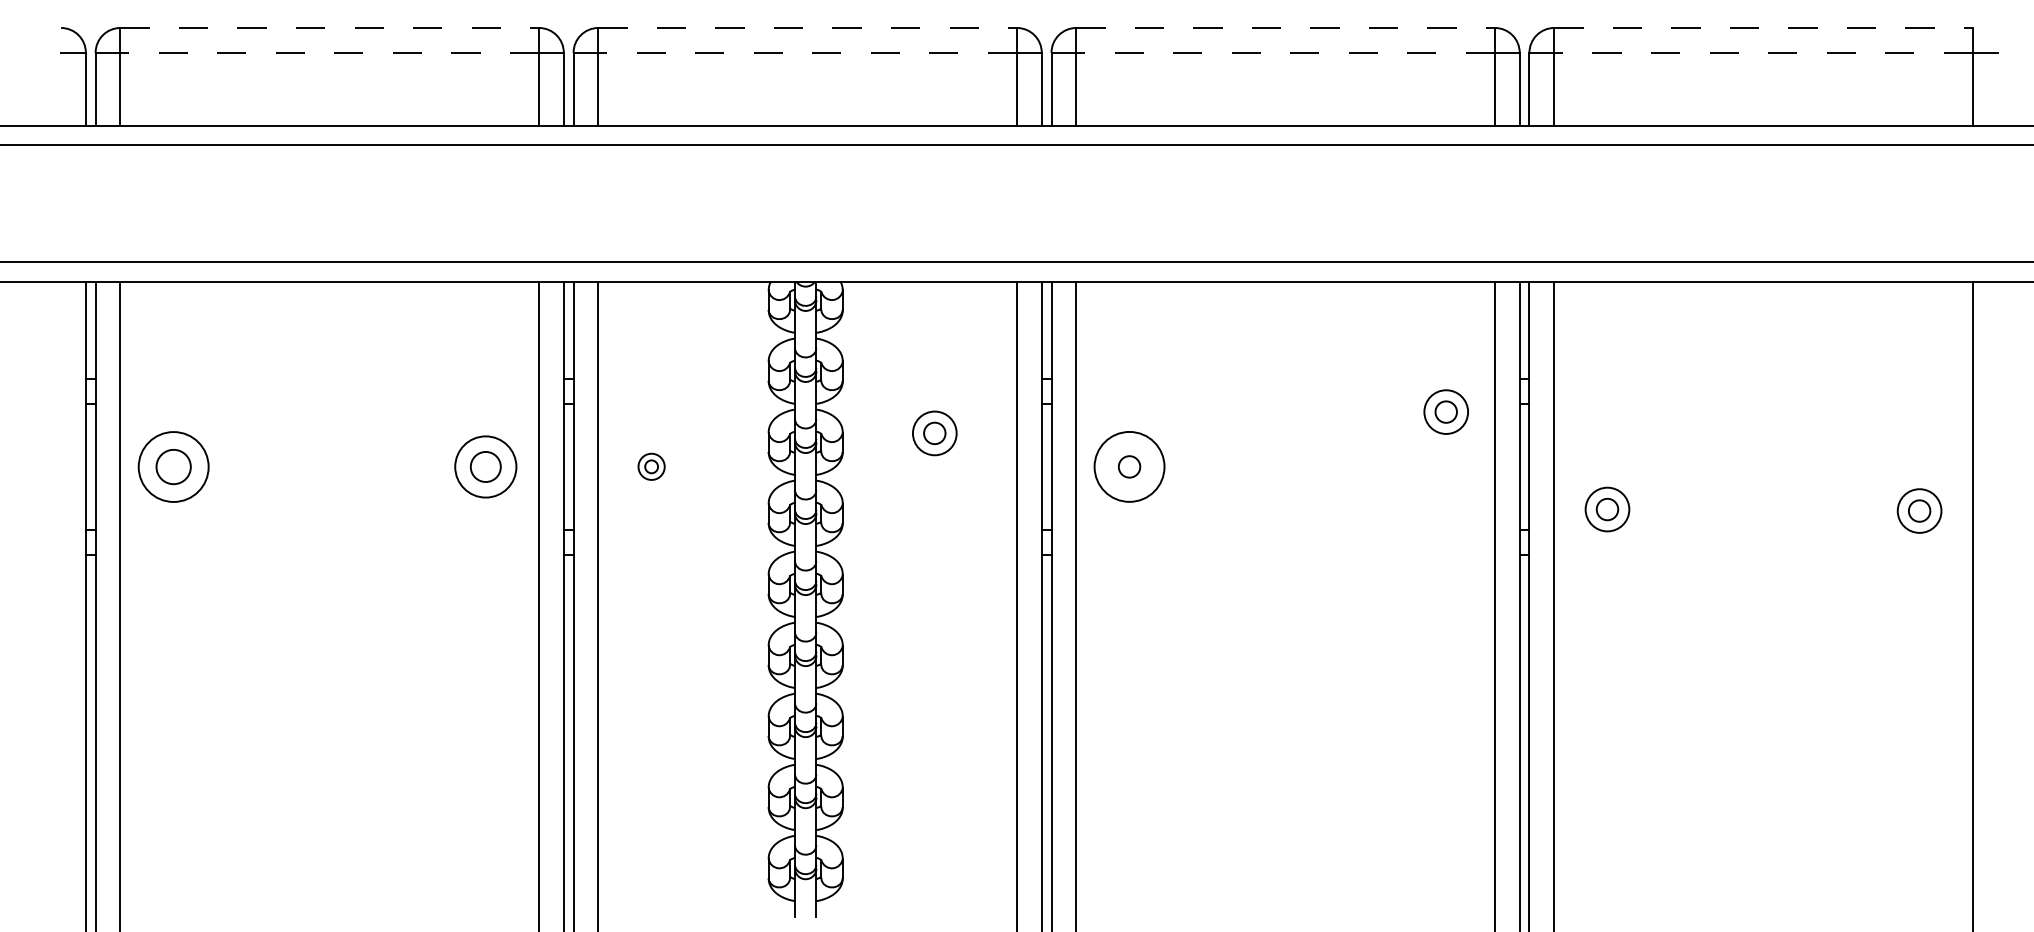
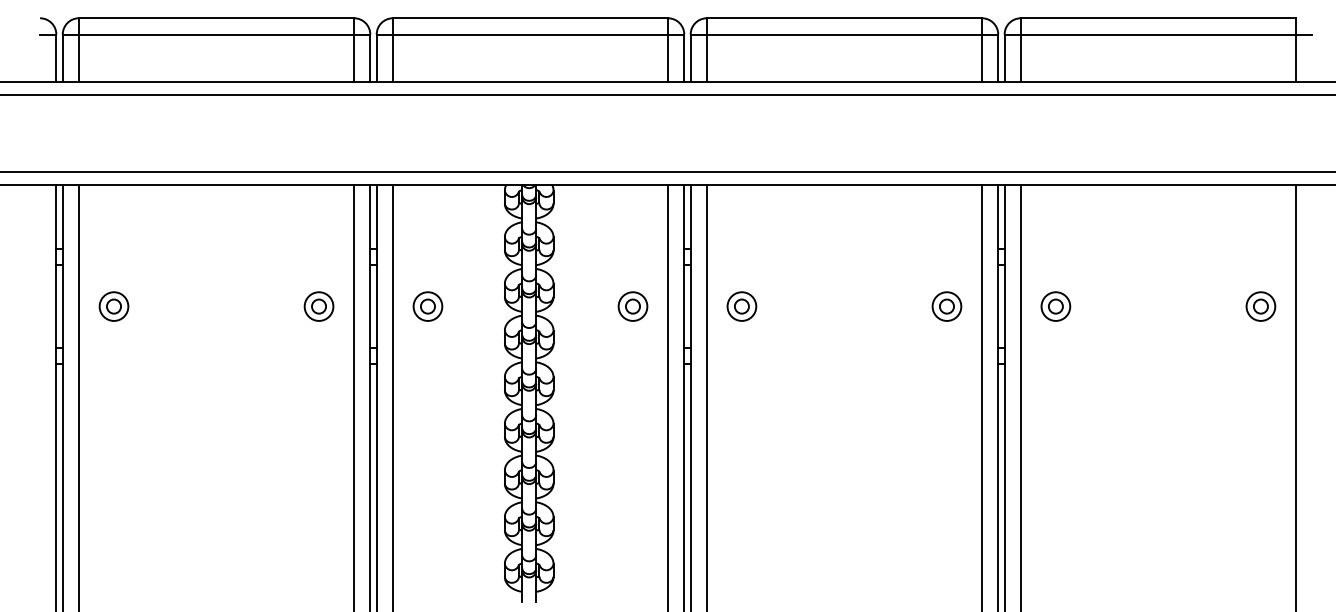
line: (329, 28) -> (216, 18), dashed -> solid
line: (807, 28) -> (530, 18), dashed -> solid
line: (1285, 28) -> (844, 18), dashed -> solid
line: (1763, 28) -> (1158, 18), dashed -> solid
line: (329, 52) -> (216, 34), dashed -> solid
line: (807, 52) -> (530, 34), dashed -> solid
line: (1285, 52) -> (844, 34), dashed -> solid
line: (1763, 52) -> (1158, 34), dashed -> solid
part: (1445, 411) -> (946, 306), moved
part: (934, 433) -> (632, 306), moved
part: (172, 466) -> (113, 306), size x0.62
part: (484, 466) -> (318, 306), size x0.71
part: (650, 466) -> (427, 306), size x1.67
circle: (1128, 466) -> (741, 306), size x0.62
part: (1606, 509) -> (1055, 306), moved
part: (1918, 510) -> (1260, 306), moved

